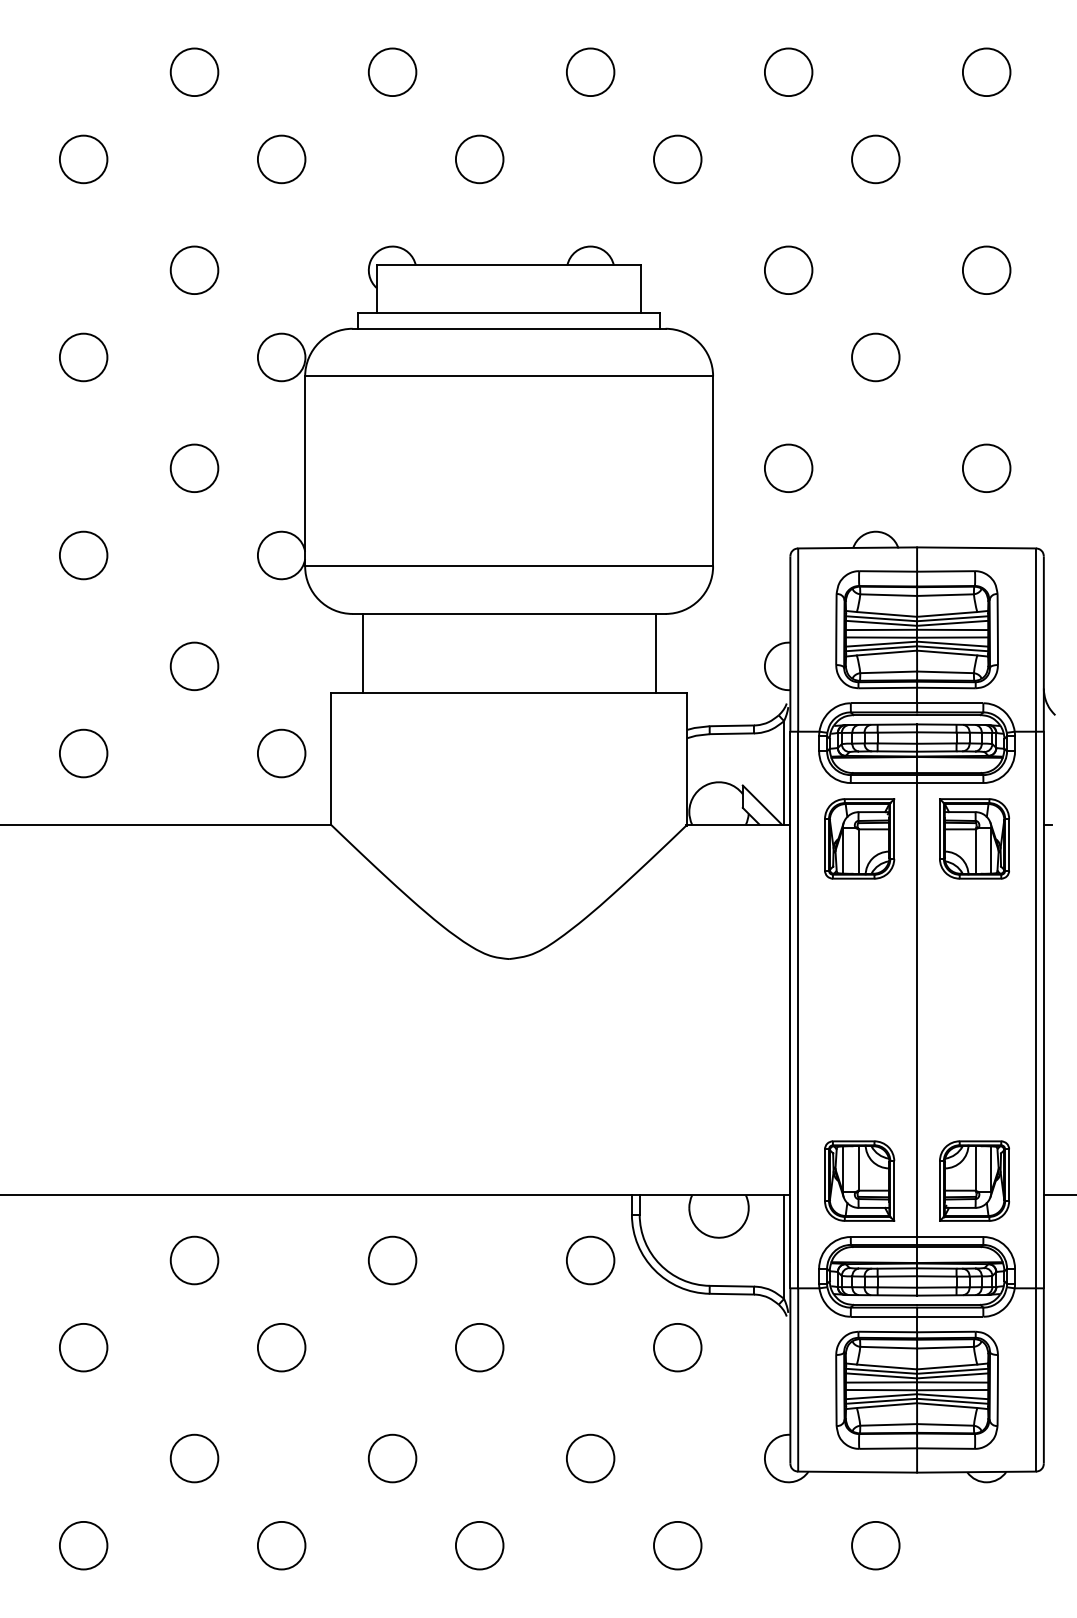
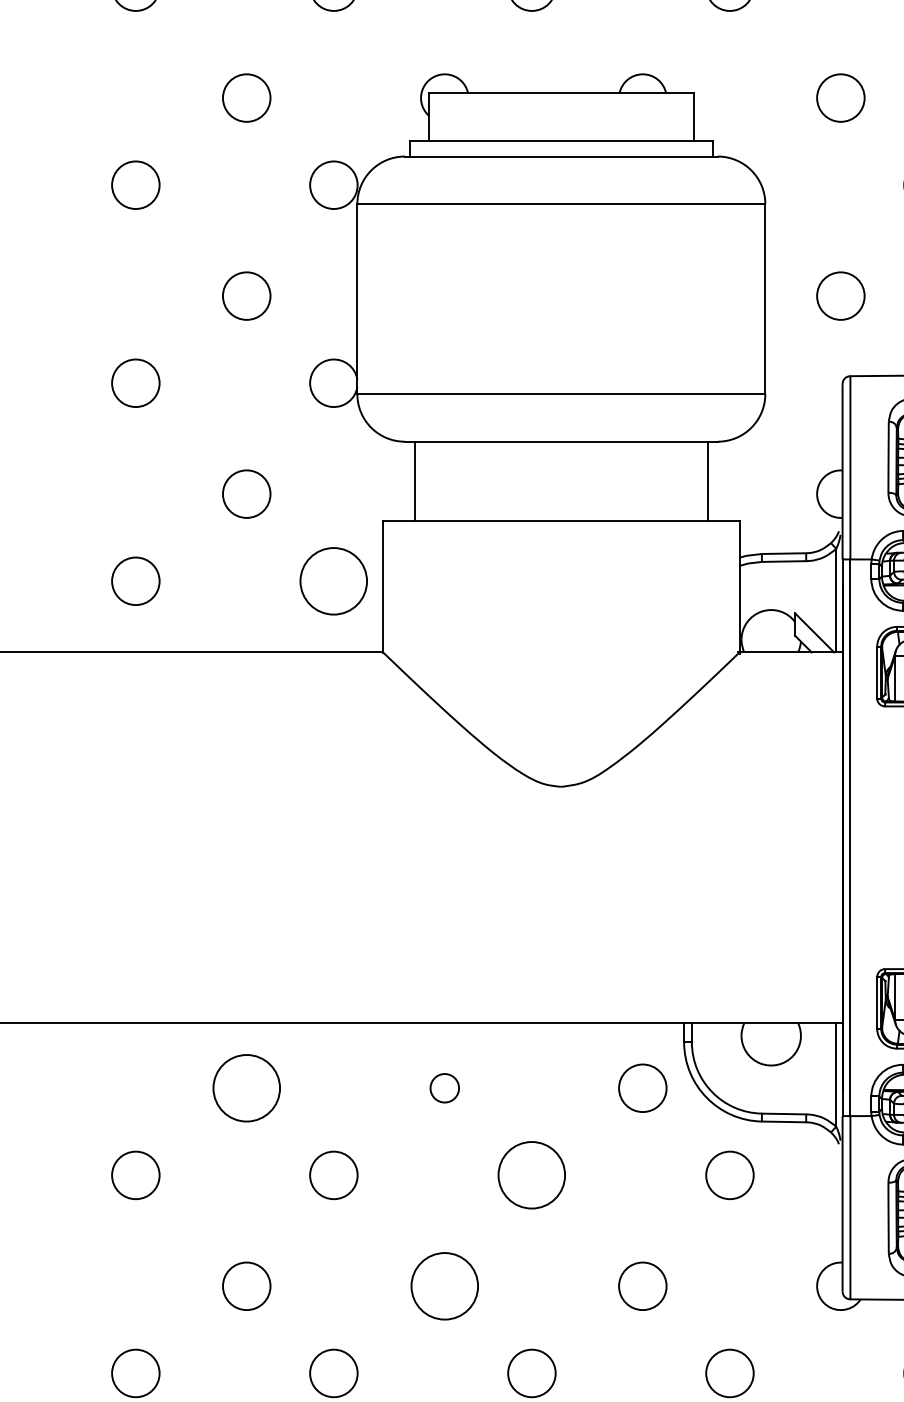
circle: (281, 753) -> (333, 581), size x1.4
circle: (194, 1260) -> (246, 1088), size x1.4
circle: (392, 1260) -> (444, 1088), size x0.6
circle: (479, 1347) -> (531, 1175), size x1.4
circle: (392, 1458) -> (444, 1286), size x1.4

